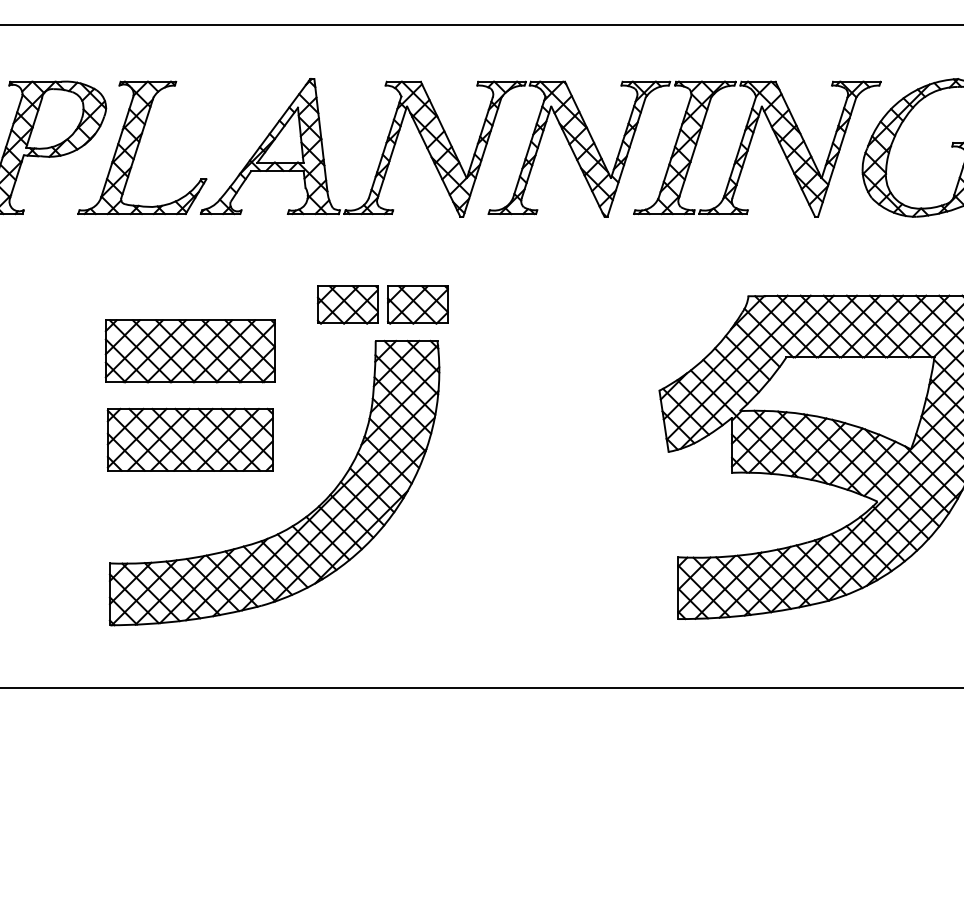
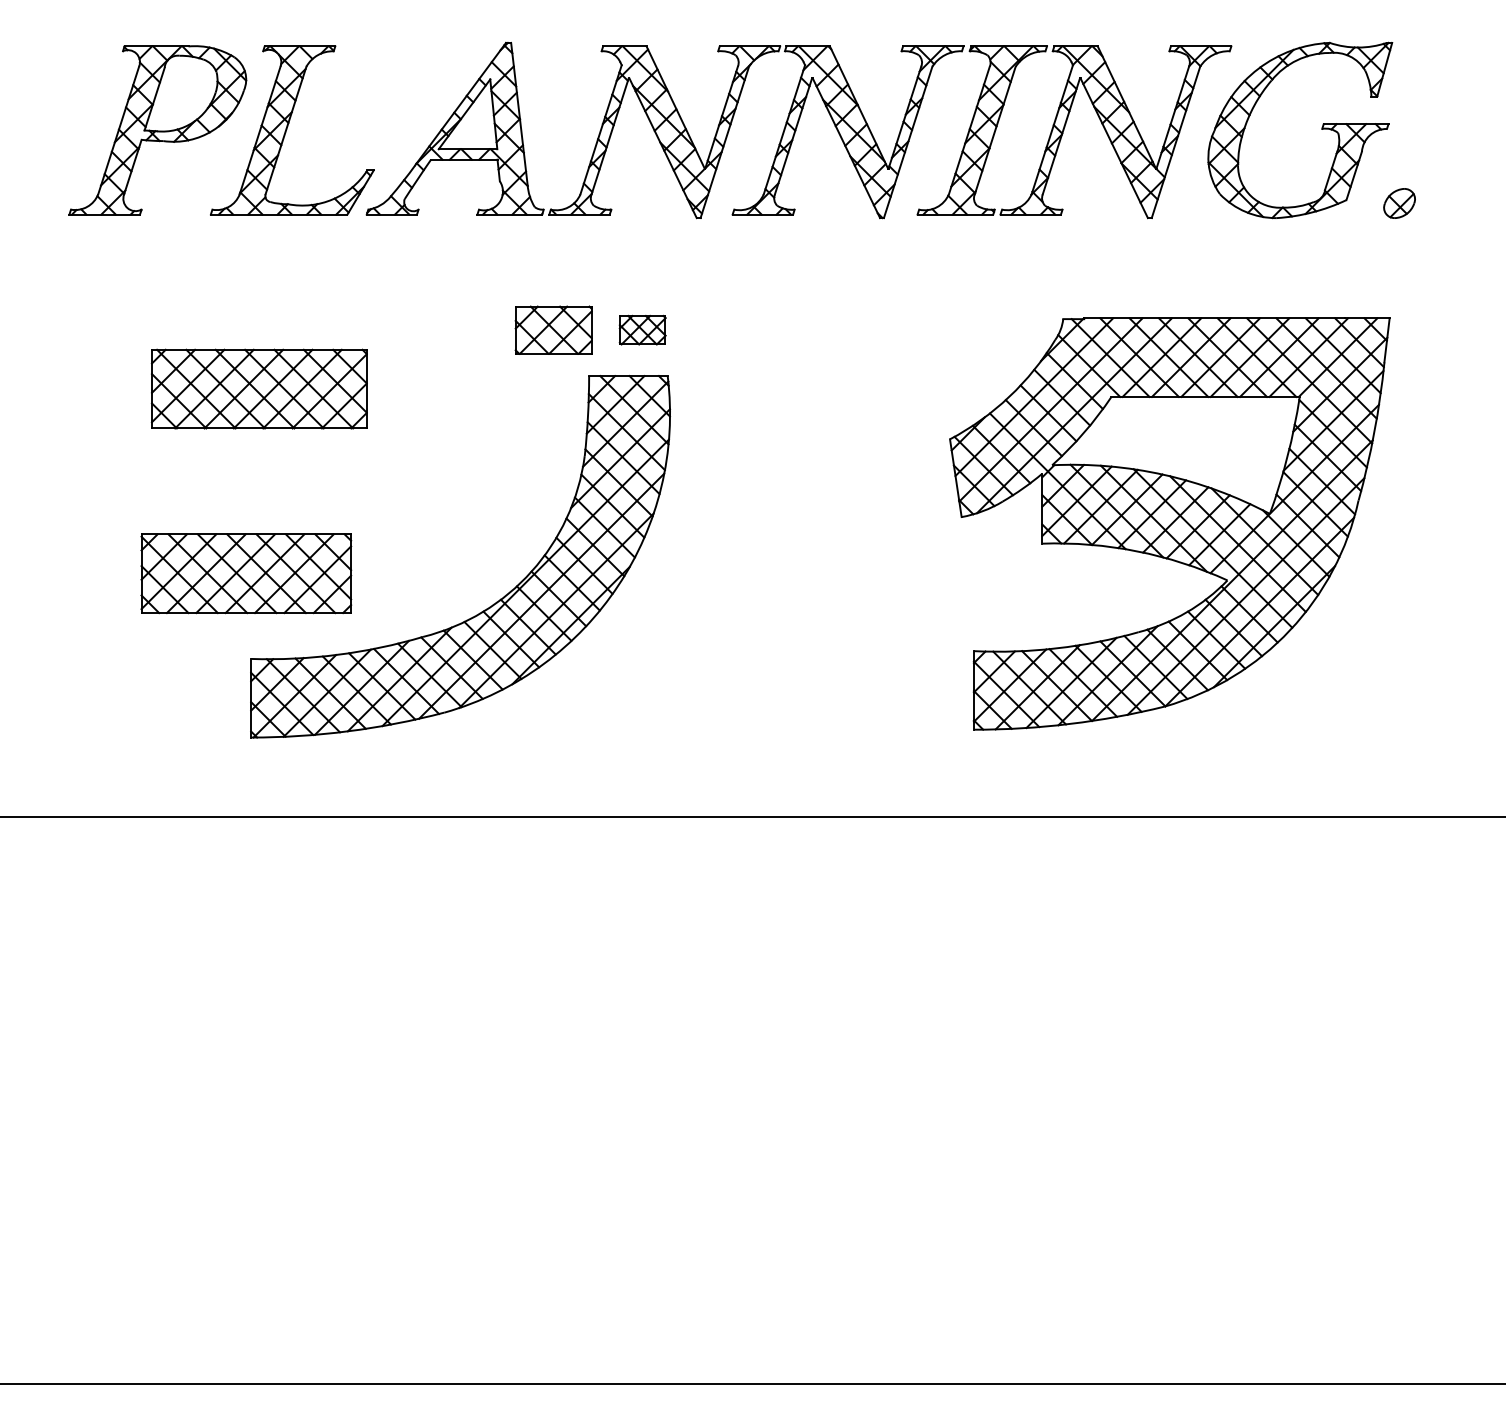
part: (417, 304) -> (642, 329), size x0.6
part: (189, 350) -> (258, 388), moved
part: (190, 439) -> (246, 573), moved

